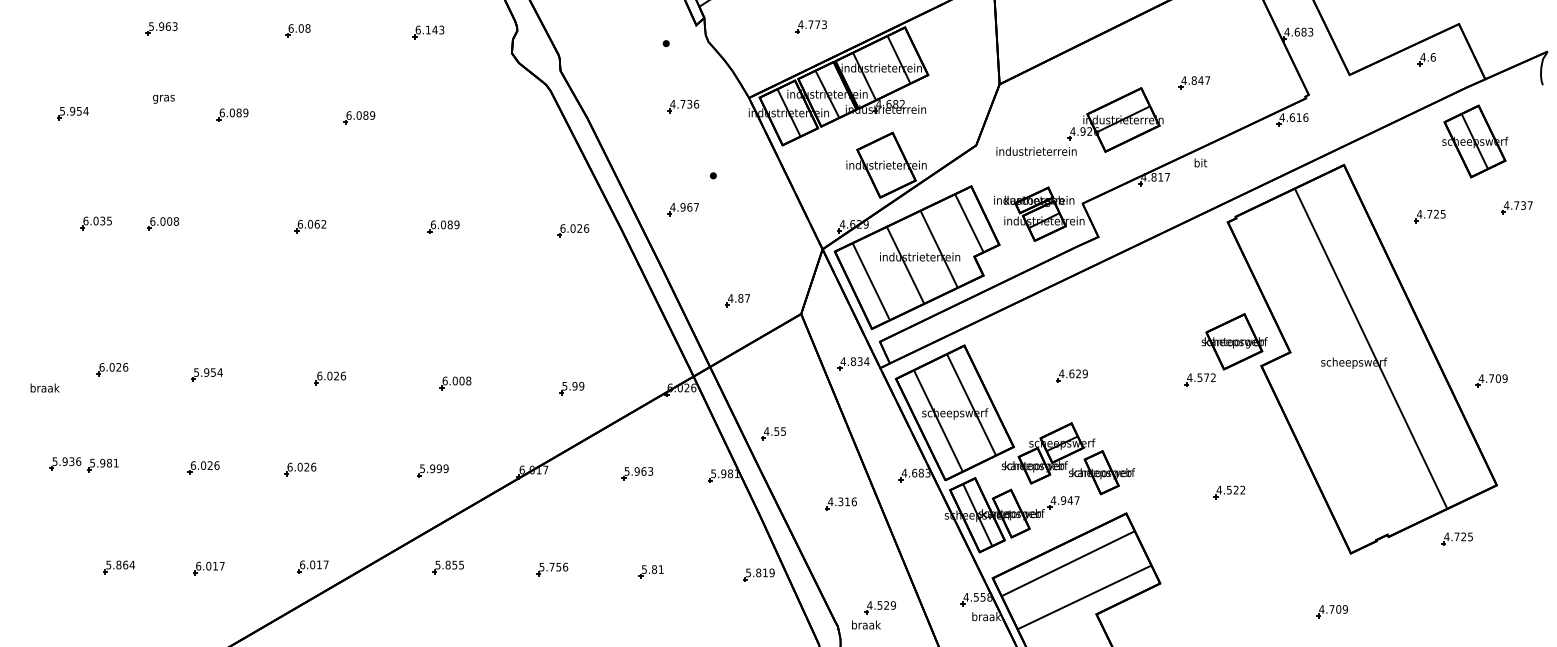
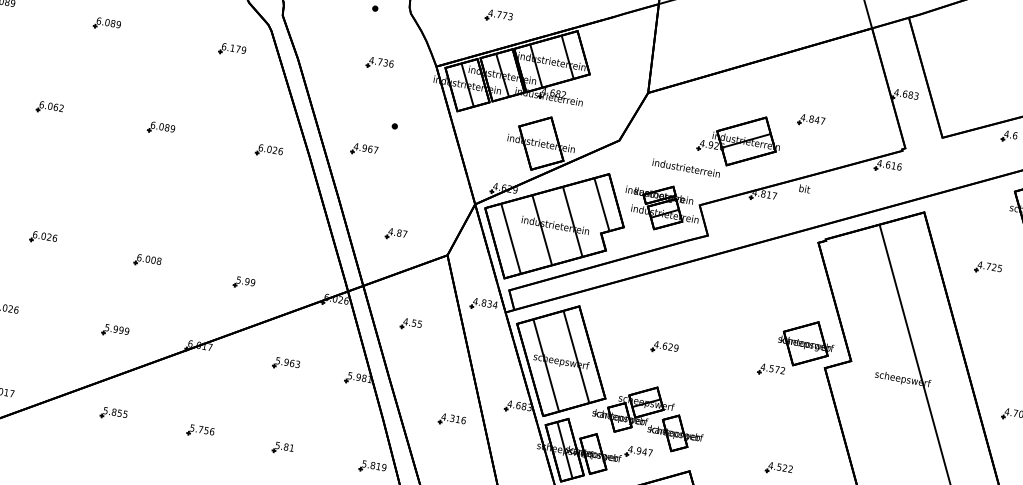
part: (509, 121) -> (232, 50), added
text: (1036, 151) -> (686, 168), moved
part: (773, 433) -> (411, 324), moved

